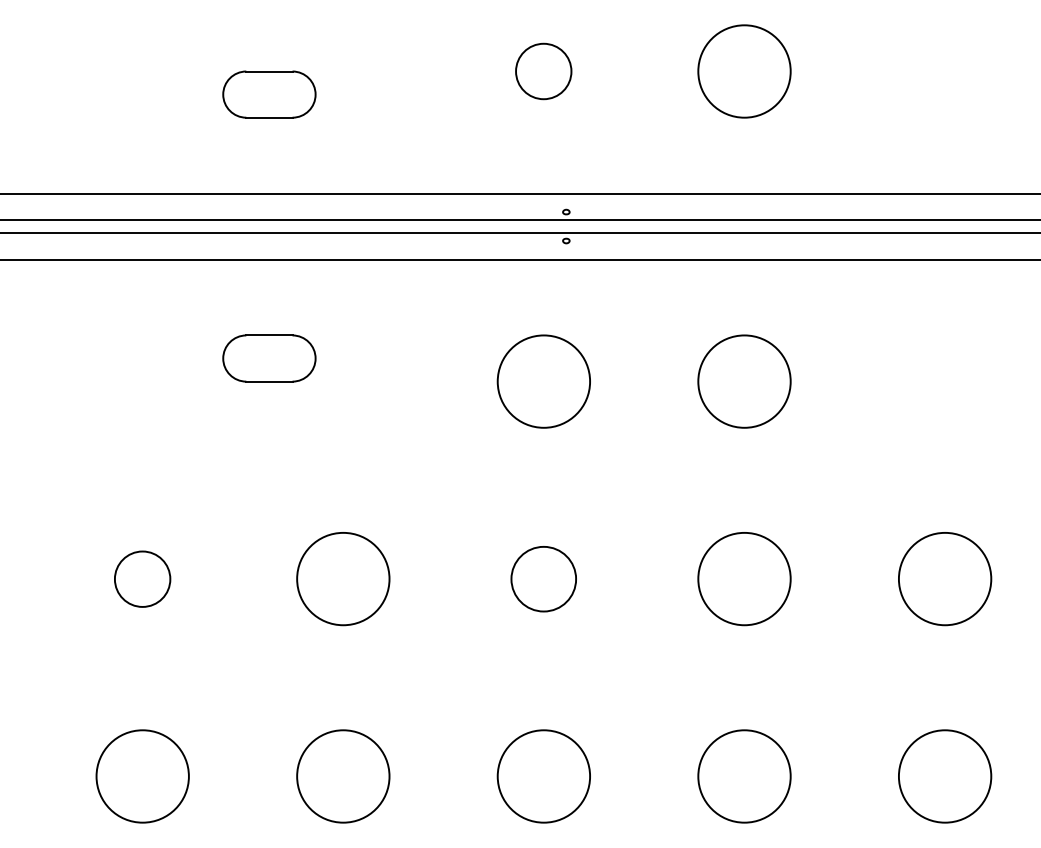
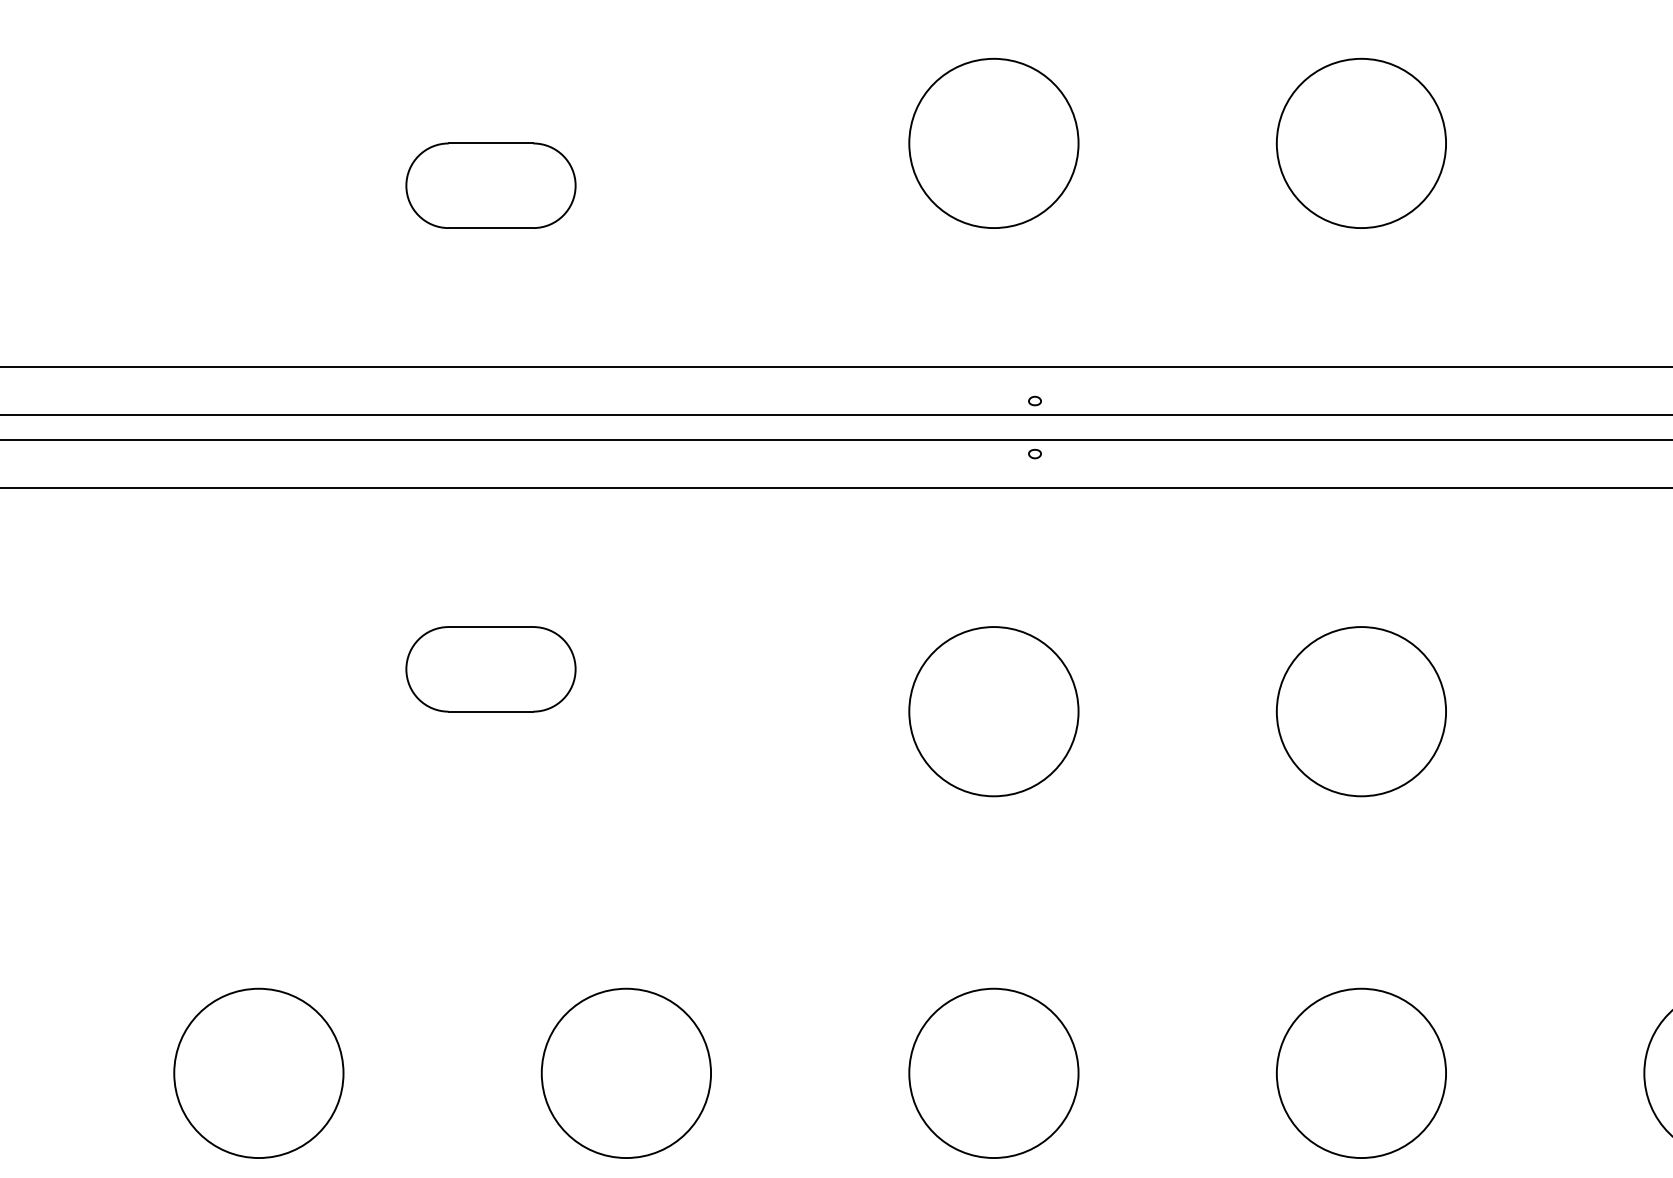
circle: (543, 71) -> (993, 143), size x1.67
circle: (142, 579) -> (258, 1074), size x1.67
circle: (543, 579) -> (993, 1074), size x1.43

